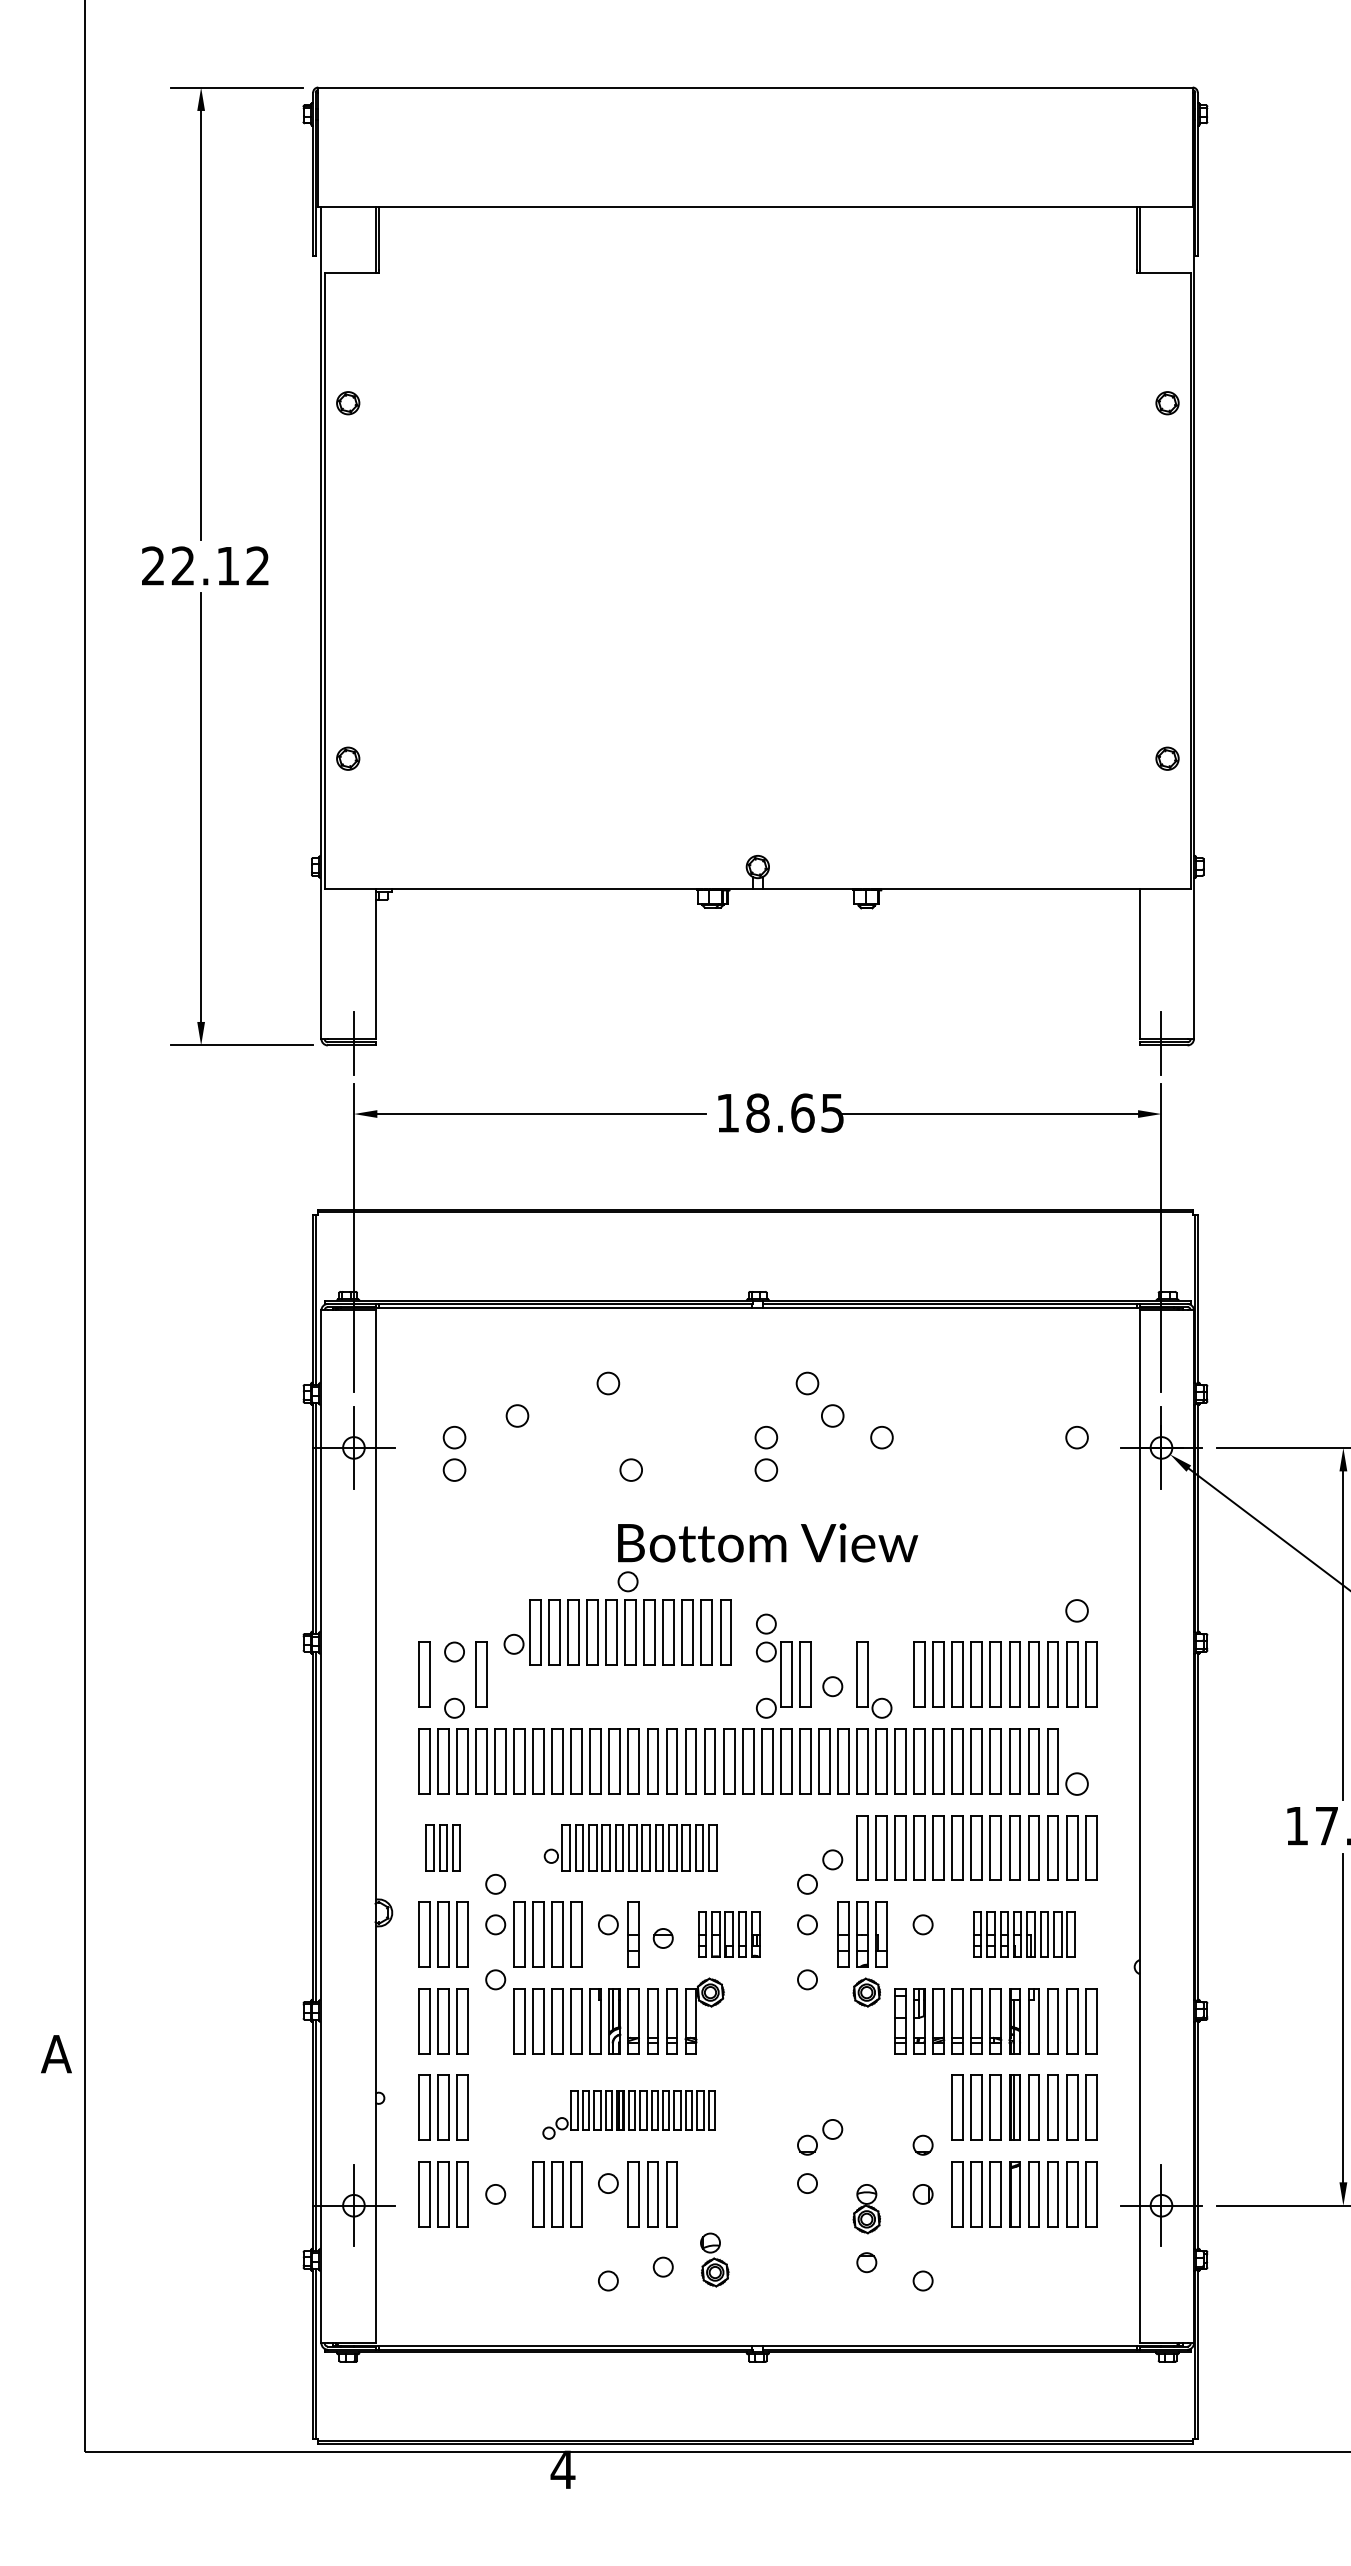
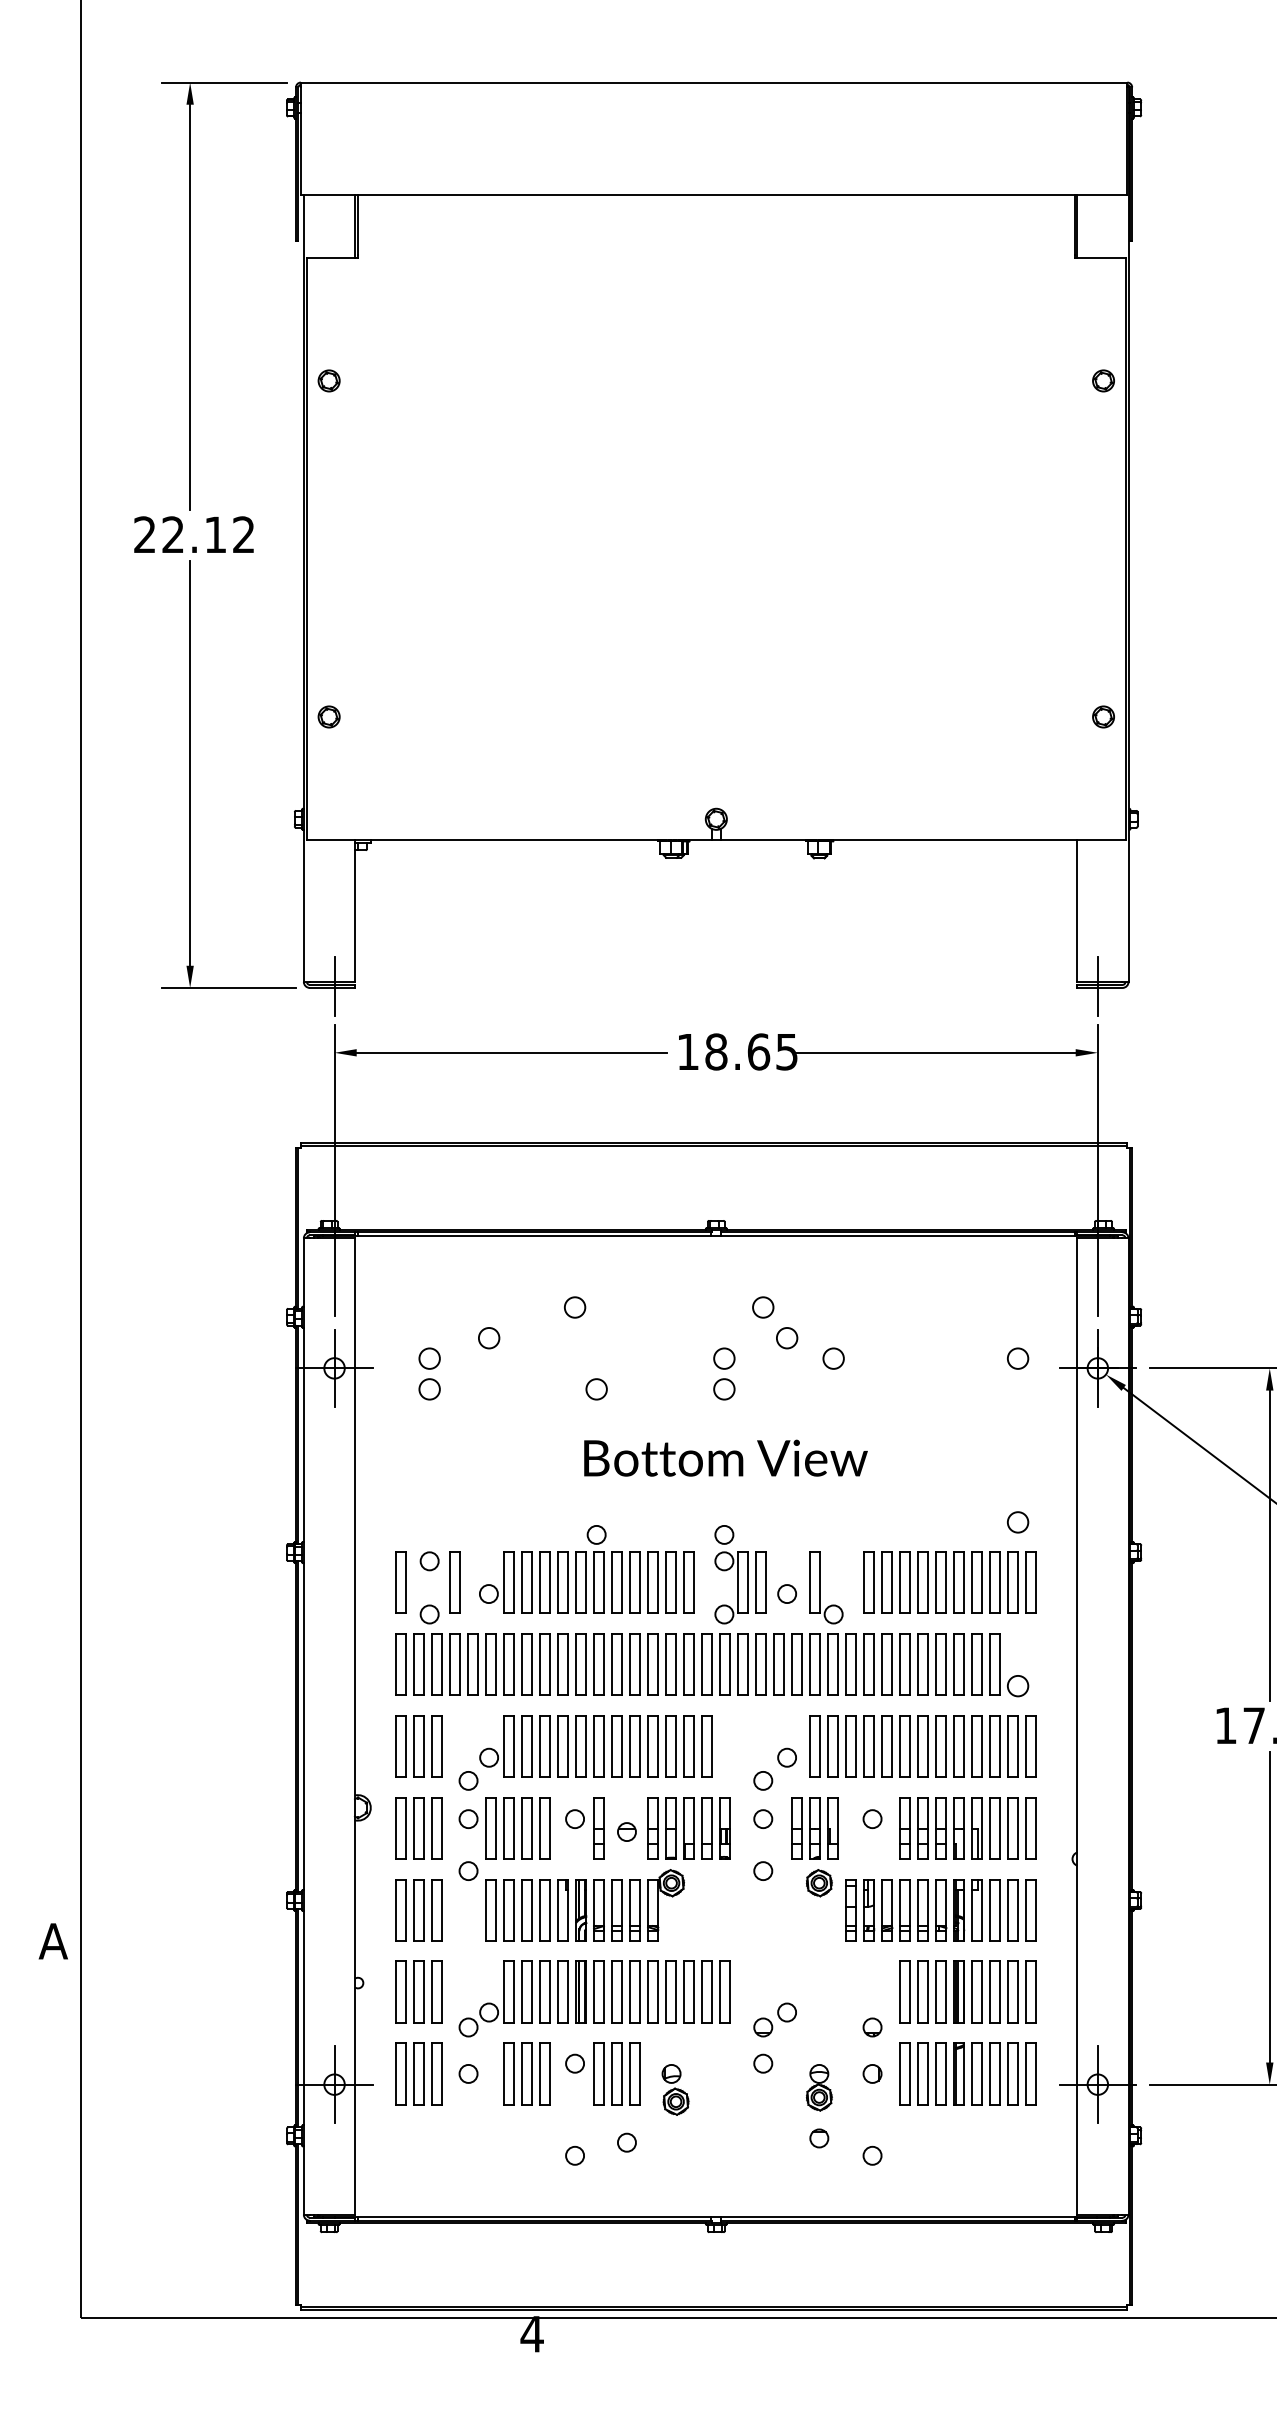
part: (617, 1618) -> (586, 1569), moved
part: (442, 1847) -> (418, 1746), size x1.43
part: (630, 1847) -> (595, 1746), size x1.43
part: (728, 1934) -> (688, 1828), size x1.43
part: (1023, 1934) -> (967, 1828), size x1.43
part: (628, 2114) -> (594, 1998), size x1.67
part: (714, 2259) -> (675, 2089), moved

